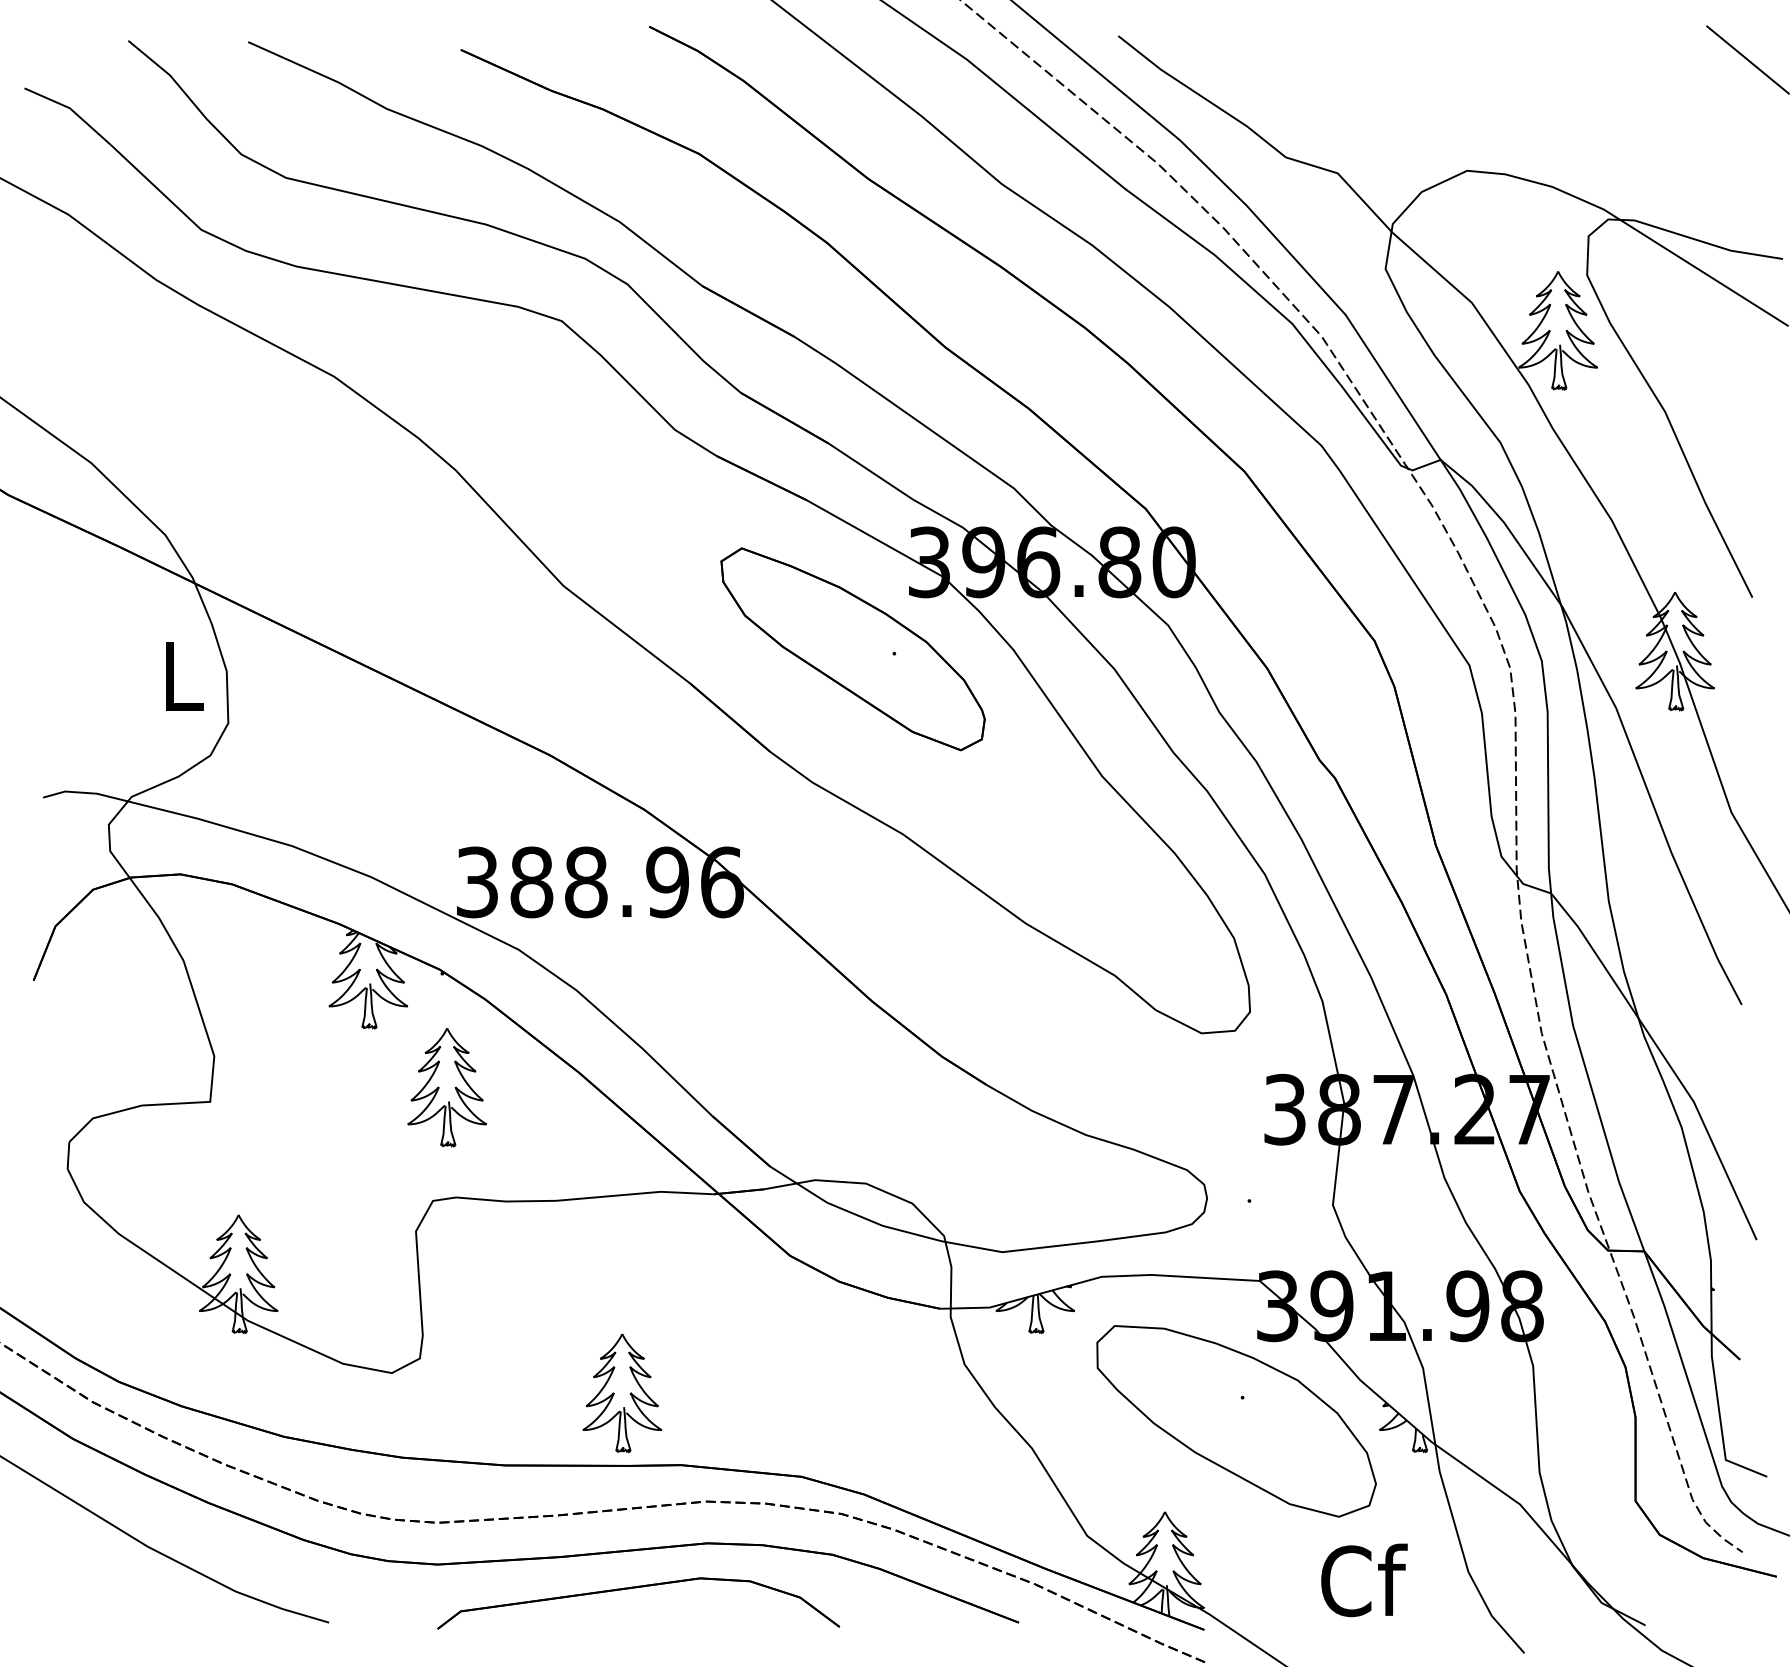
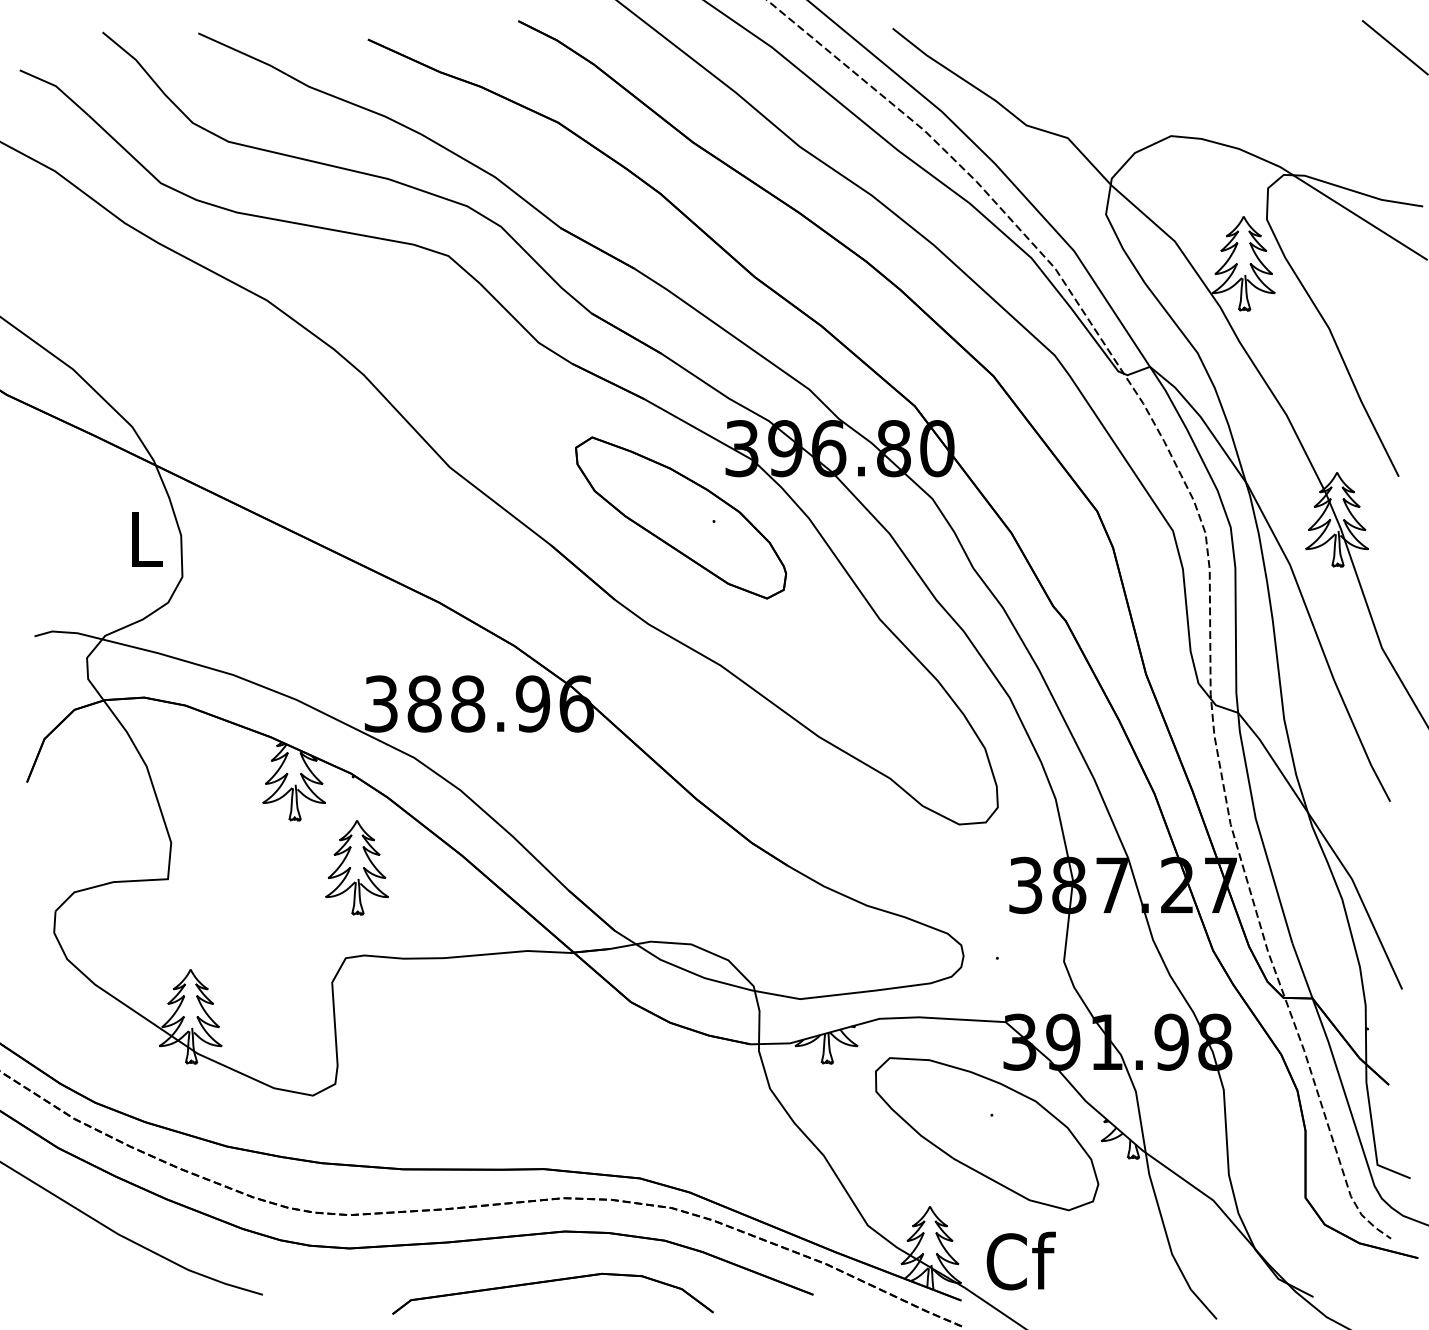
part: (621, 1393) -> (496, 1111), removed
text: (1364, 1580) -> (1021, 1261), moved
part: (636, 1588) -> (551, 1281), moved

